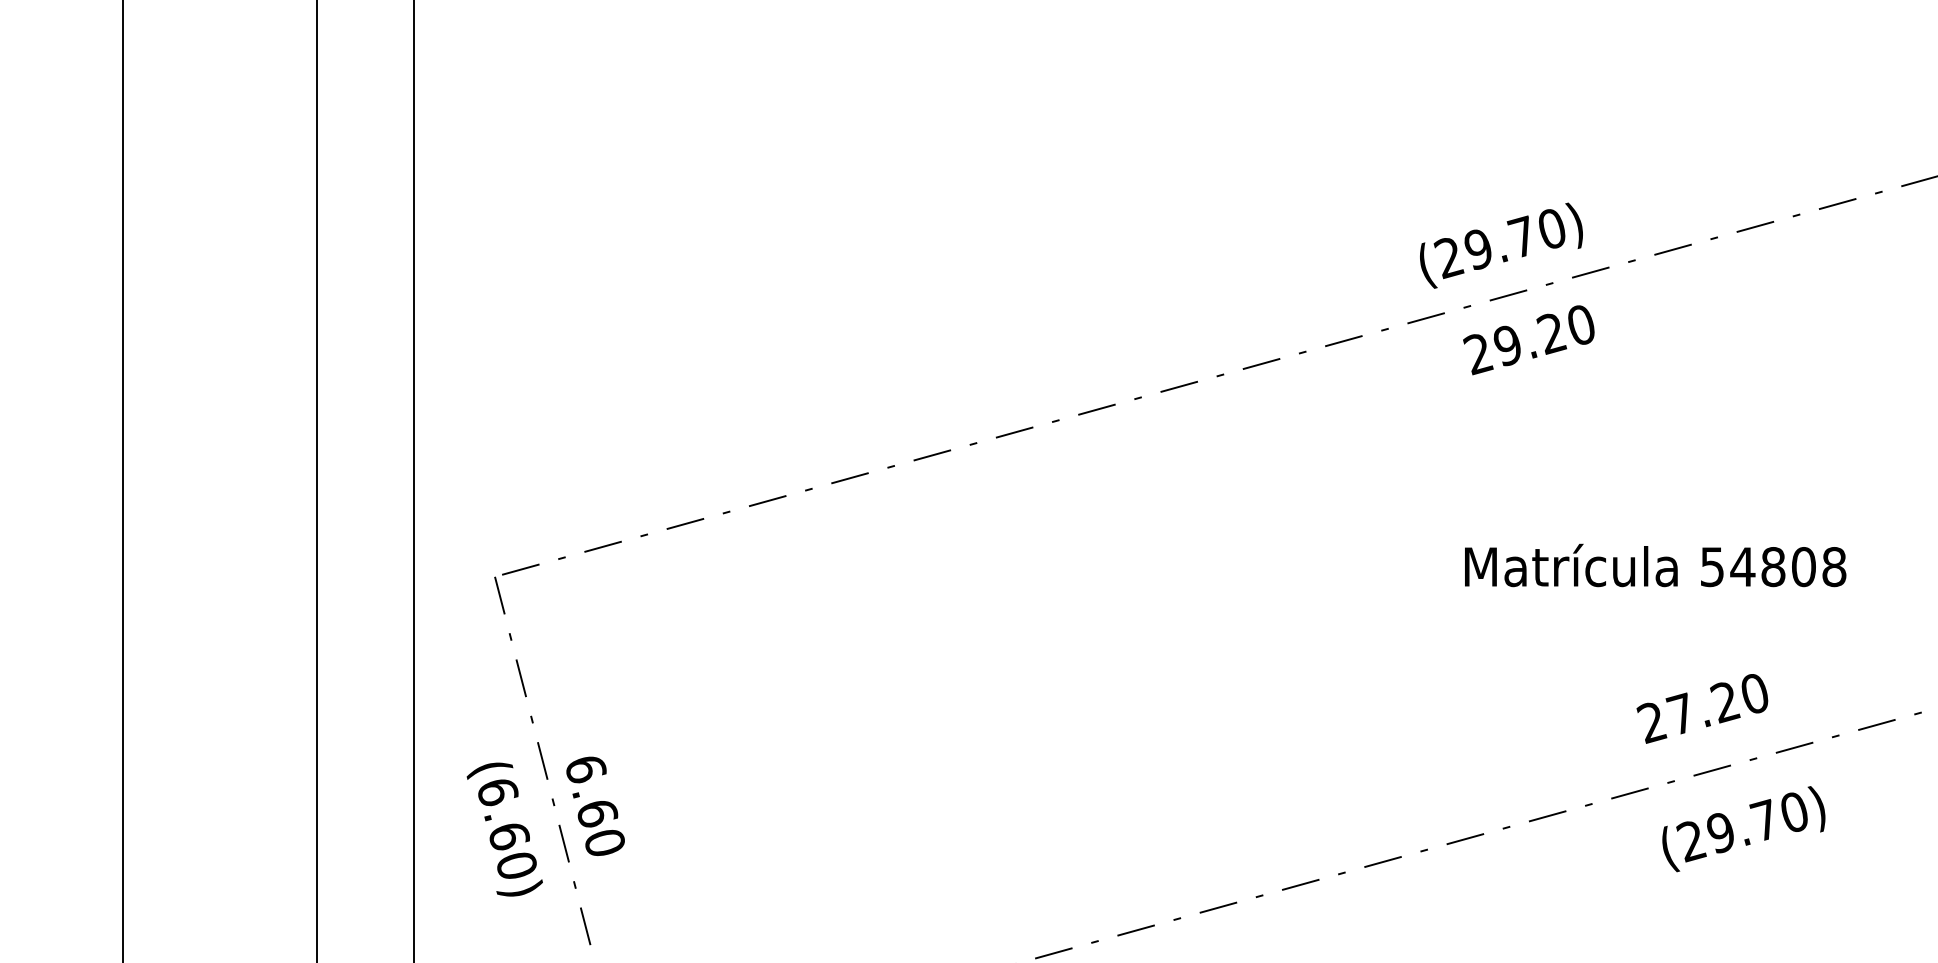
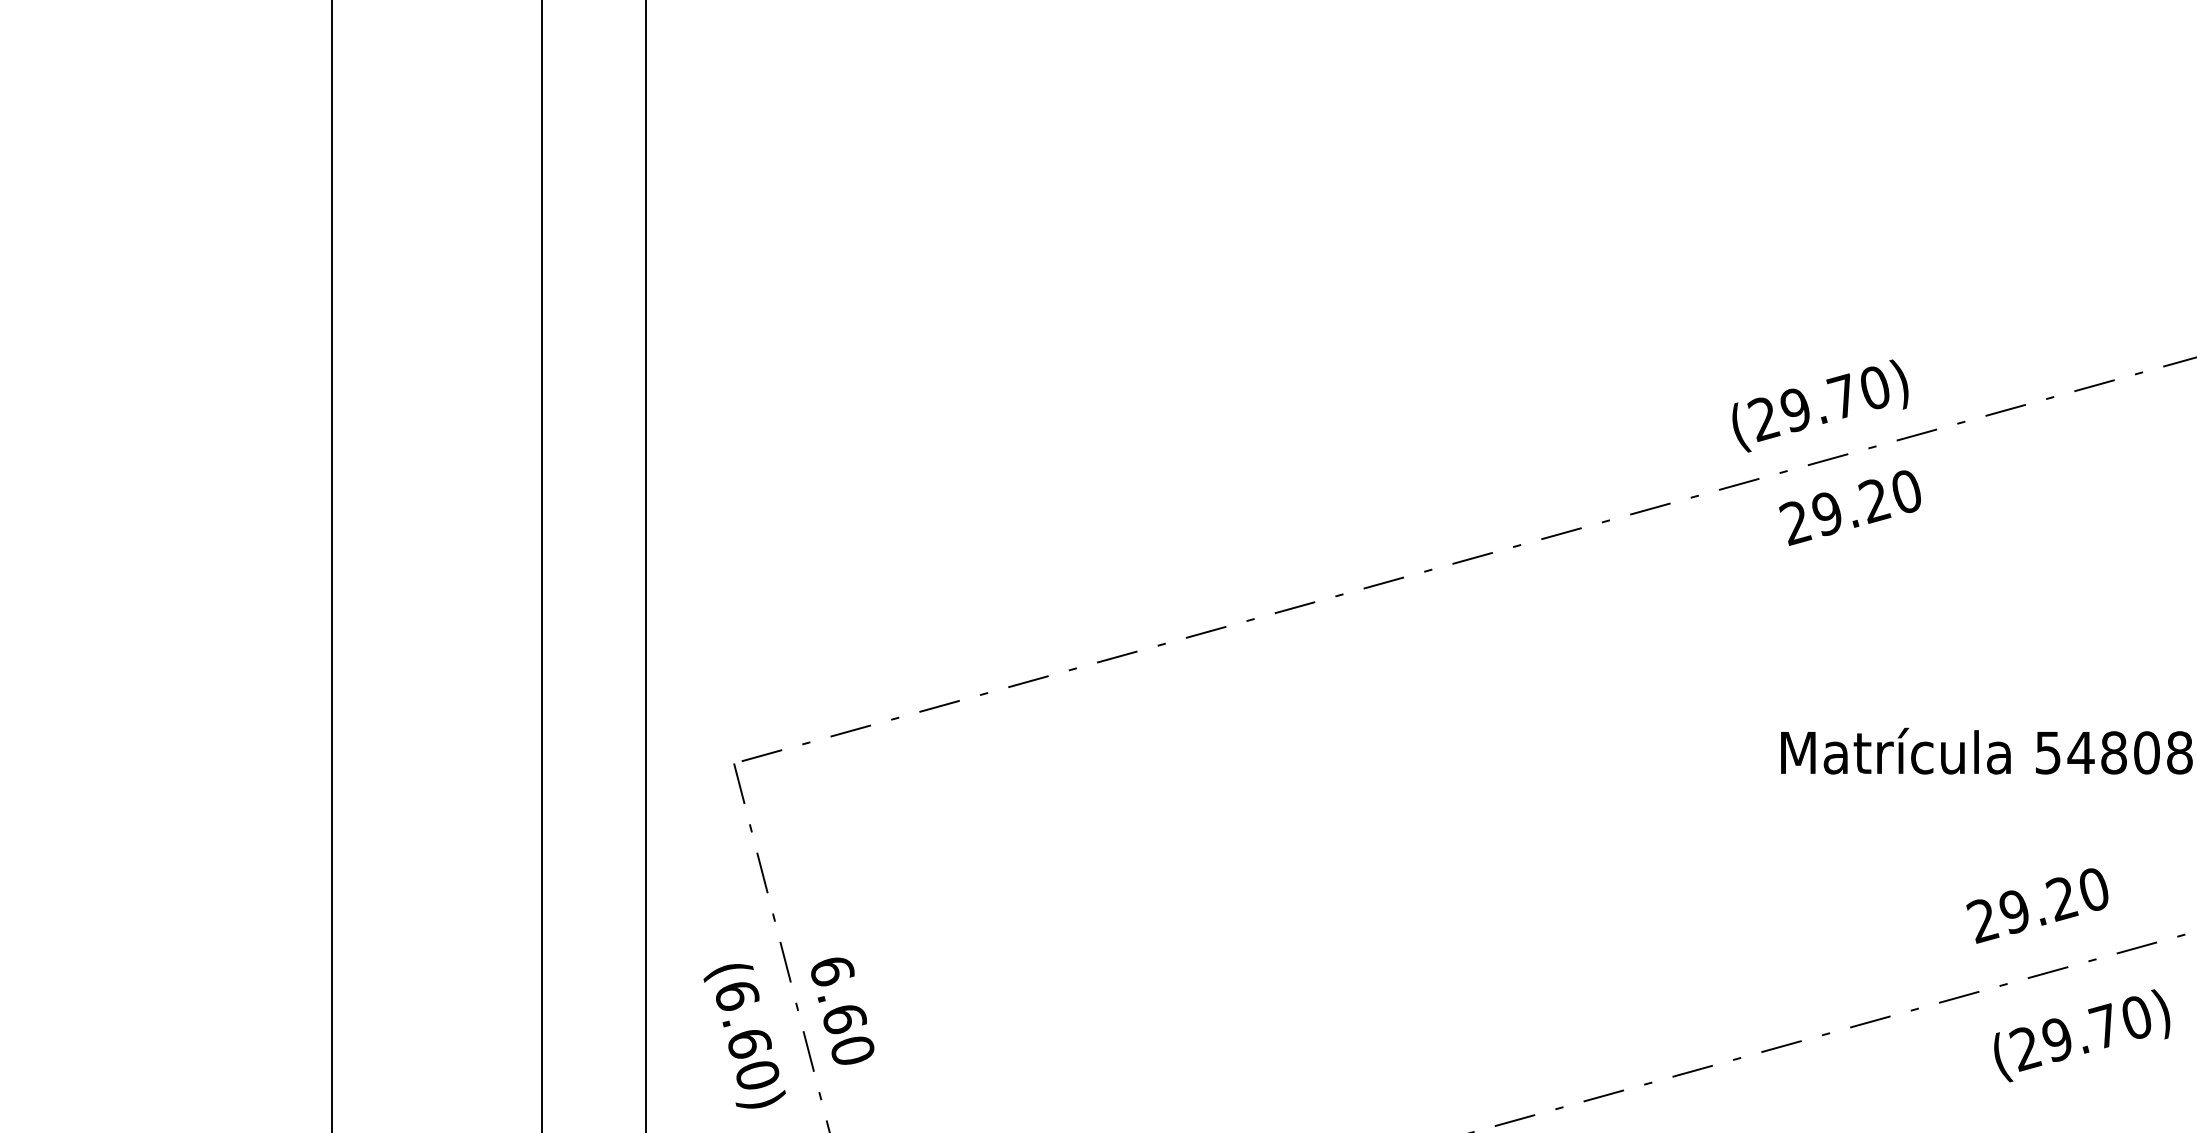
text: (1679, 713) -> (2012, 910), 27.20 -> 29.20

